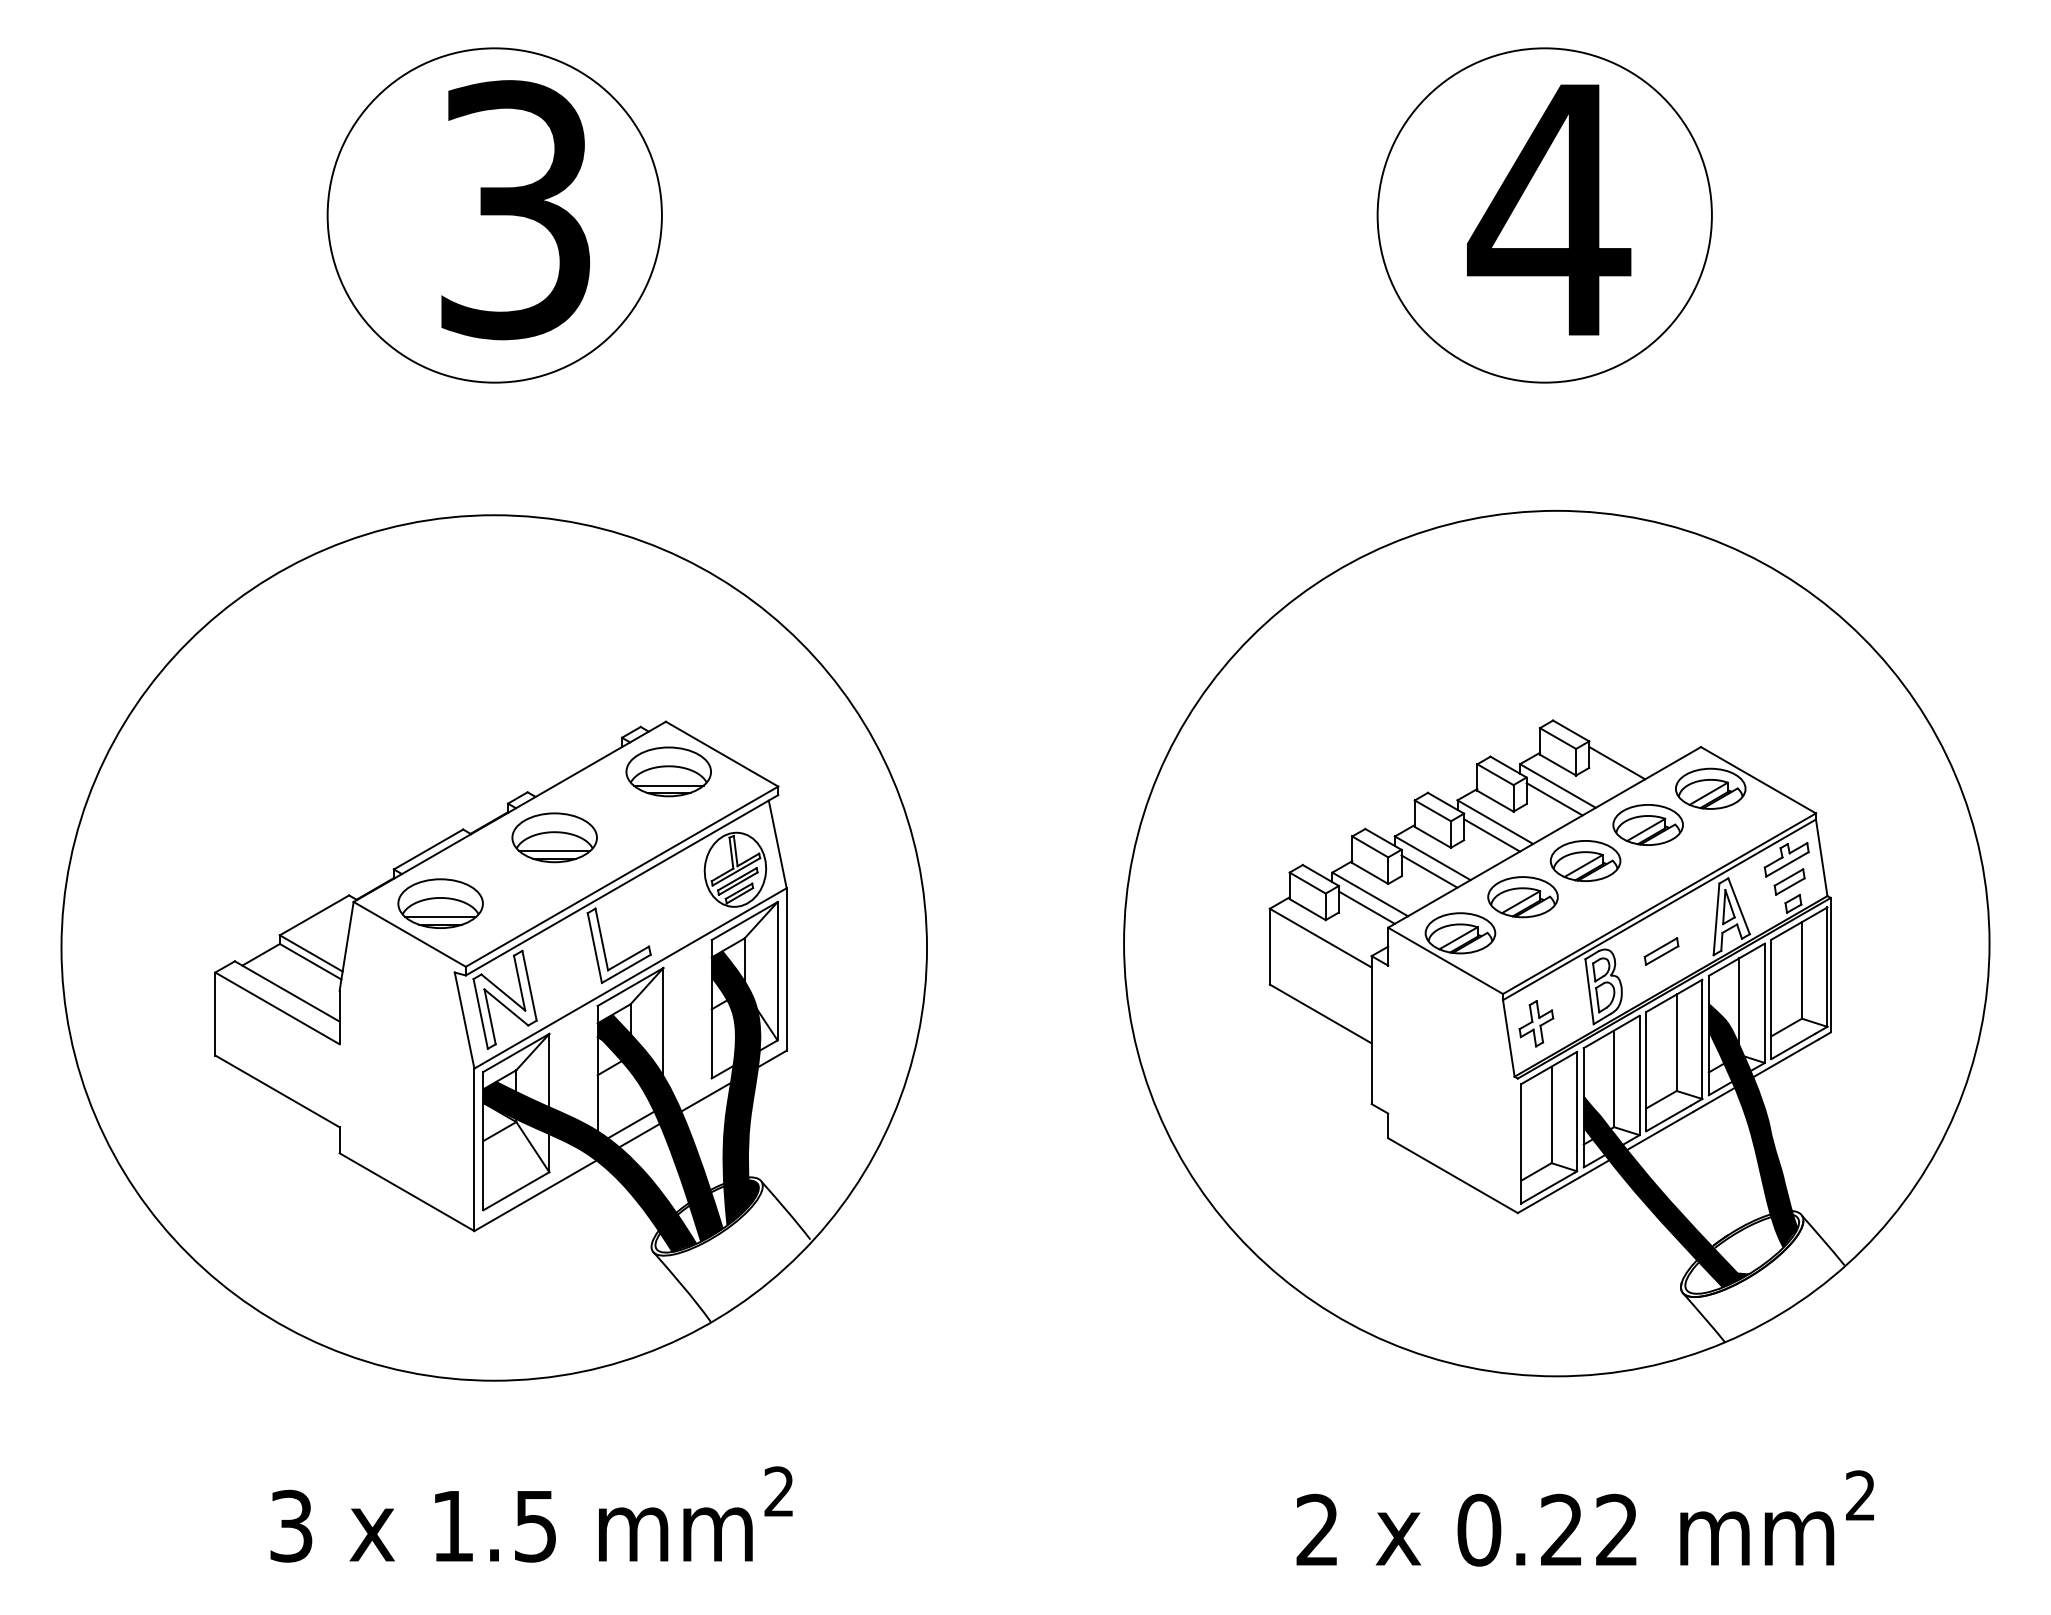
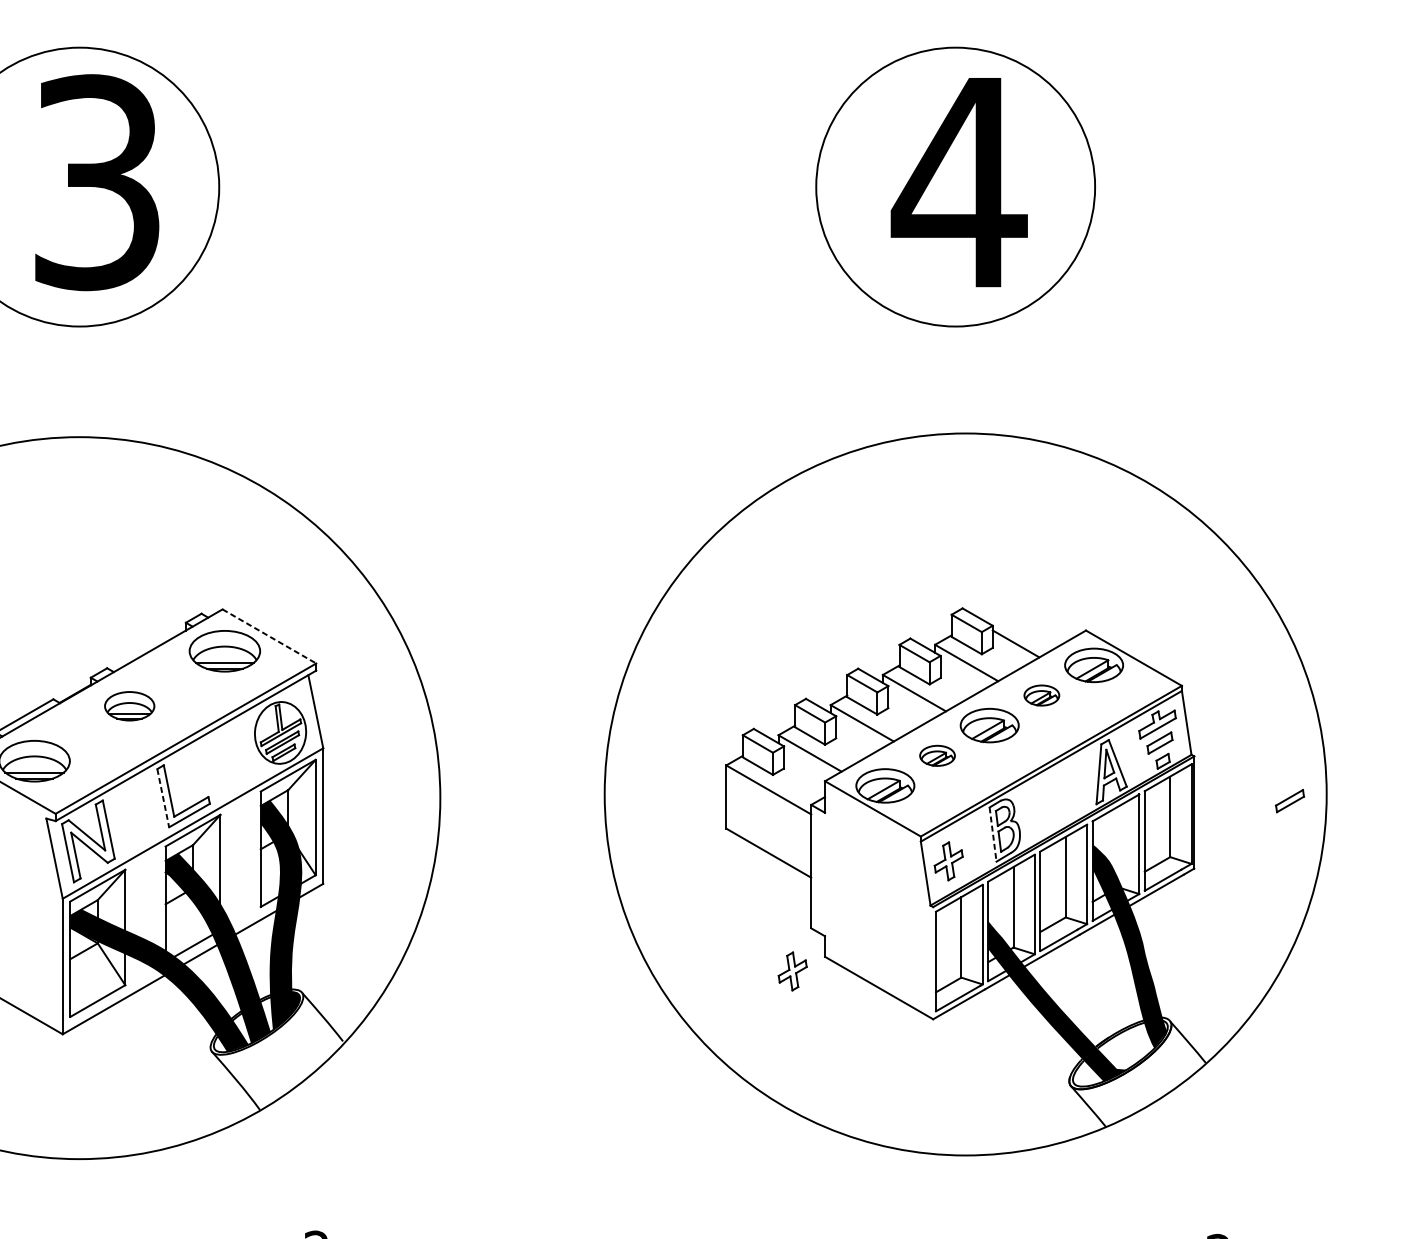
line: (722, 754) -> (269, 636), solid -> dashed
line: (1554, 799) -> (963, 674), removed
part: (1647, 824) -> (1041, 695), size x0.6
line: (1491, 835) -> (911, 704), removed
part: (554, 837) -> (129, 705), size x0.7
line: (1429, 871) -> (859, 734), removed
part: (1522, 897) -> (937, 756), size x0.6
line: (1366, 907) -> (806, 764), removed
line: (594, 948) -> (162, 798), solid -> dashed
part: (1661, 951) -> (1289, 801), moved
line: (1589, 991) -> (992, 834), solid -> dashed
line: (1739, 1000) -> (1118, 841), removed
part: (1349, 1155) -> (792, 971), added

